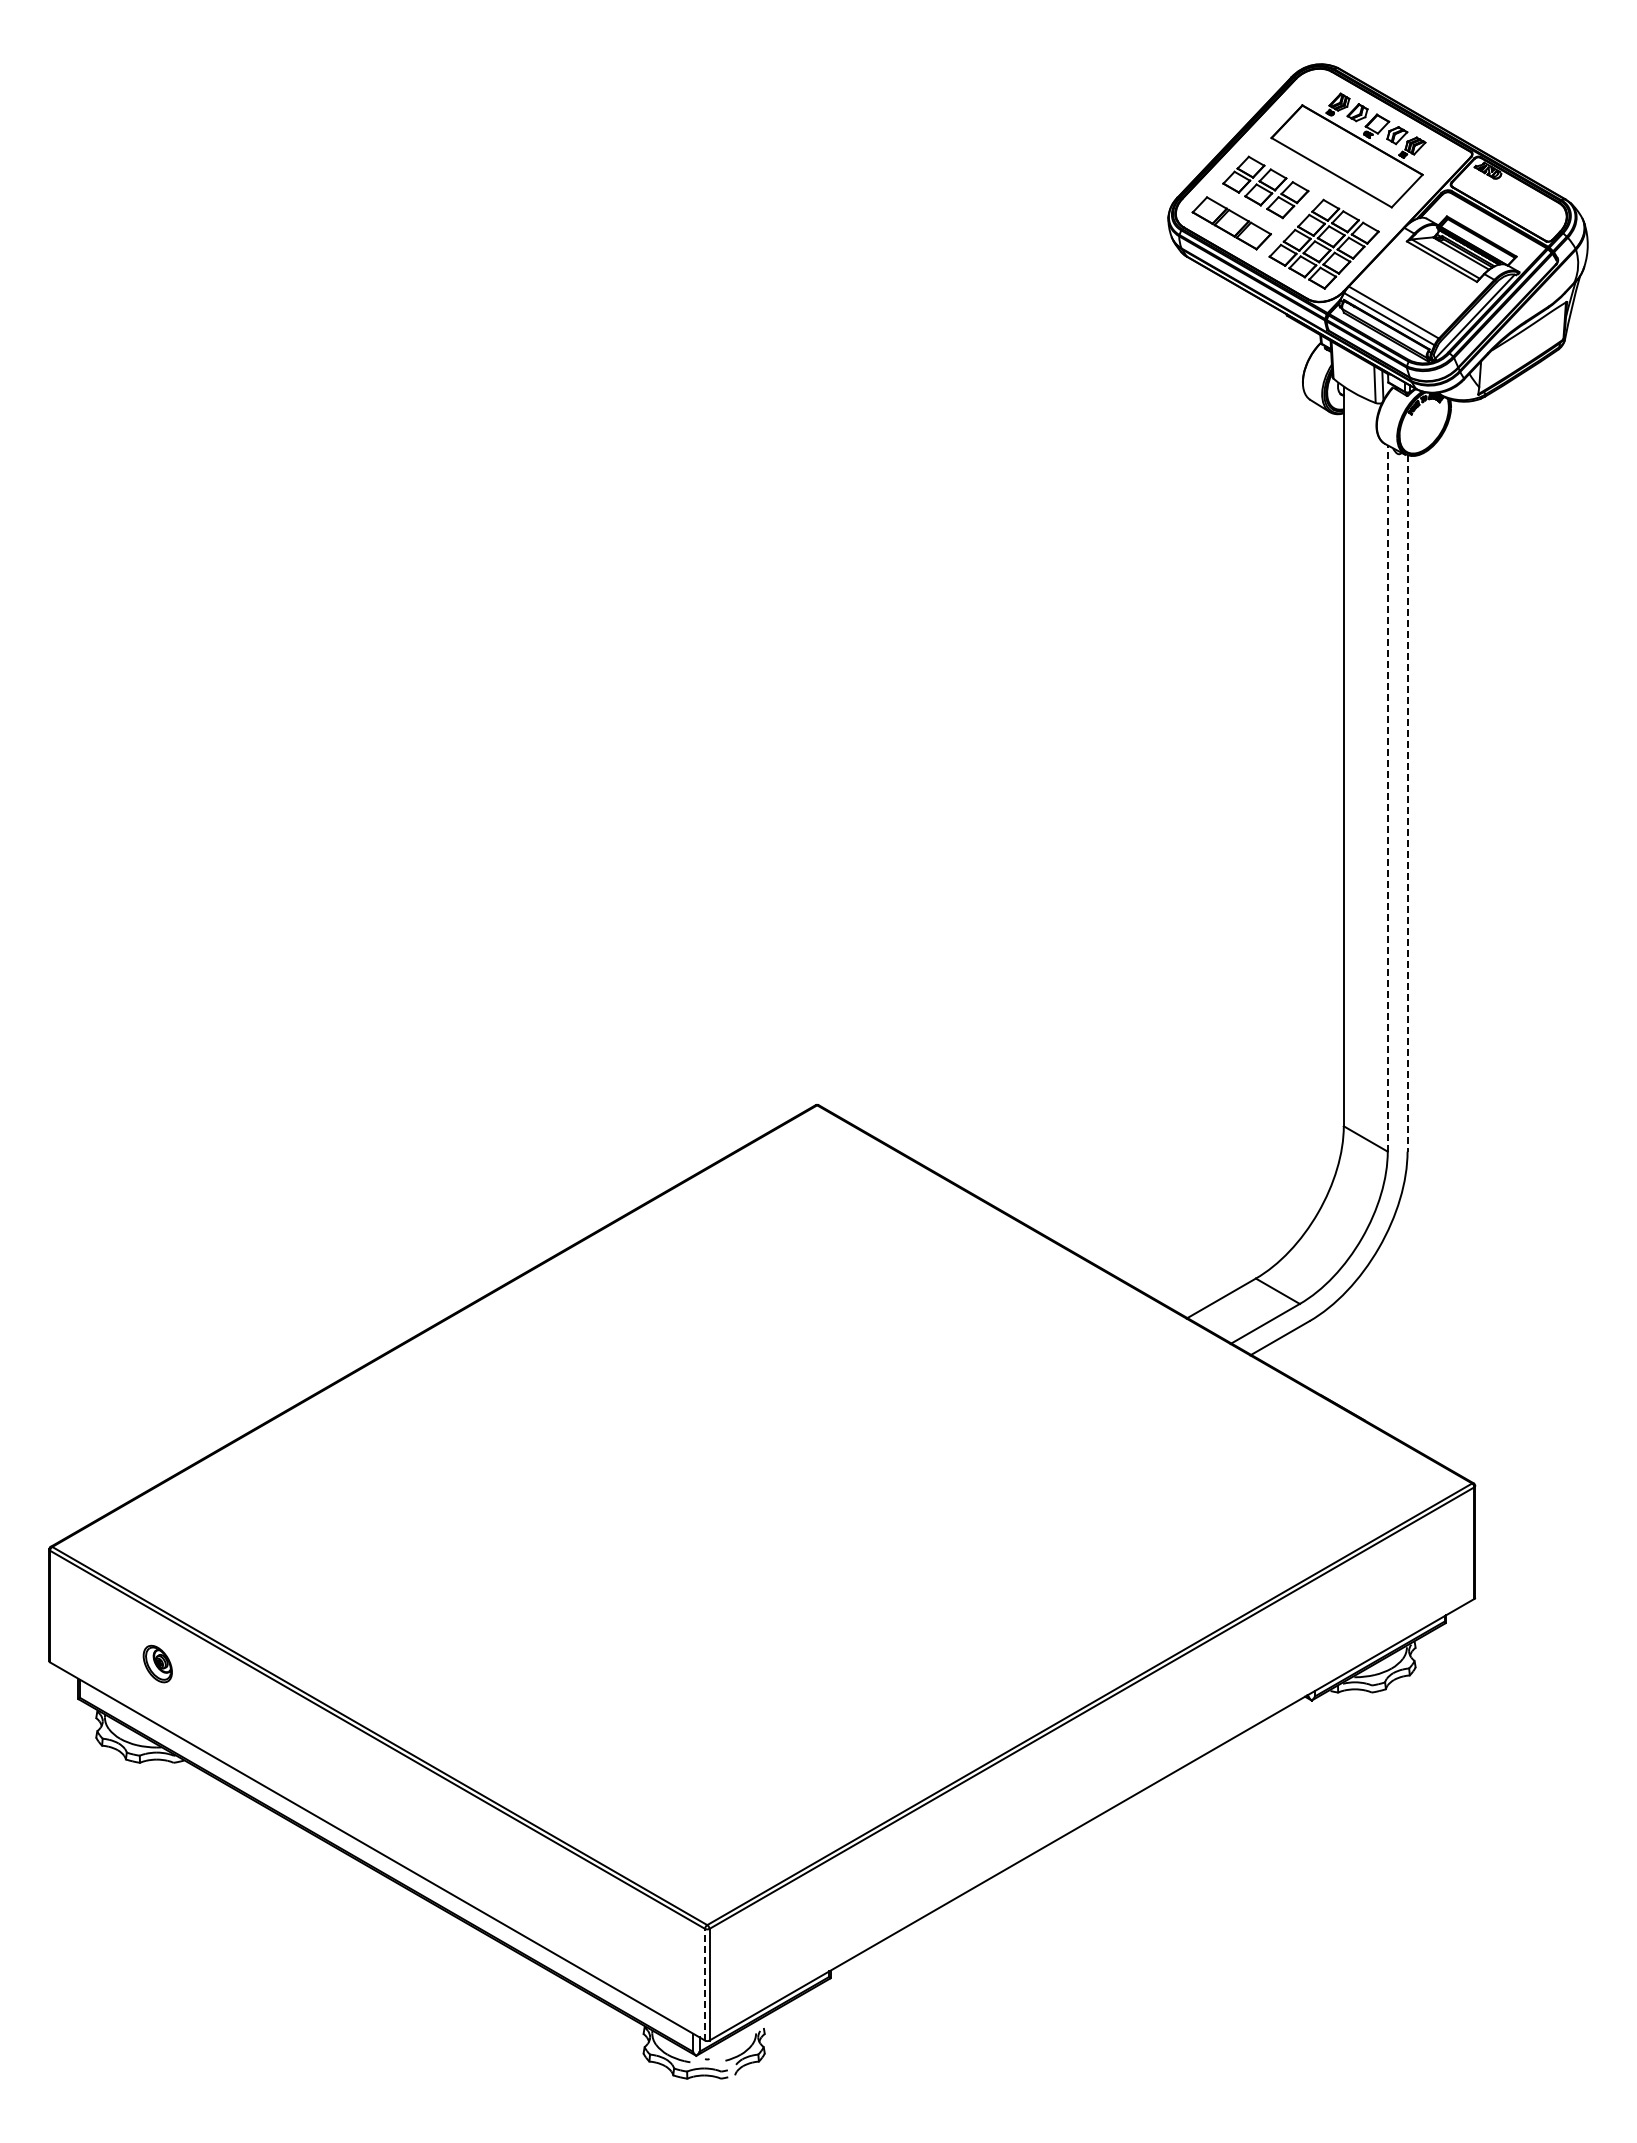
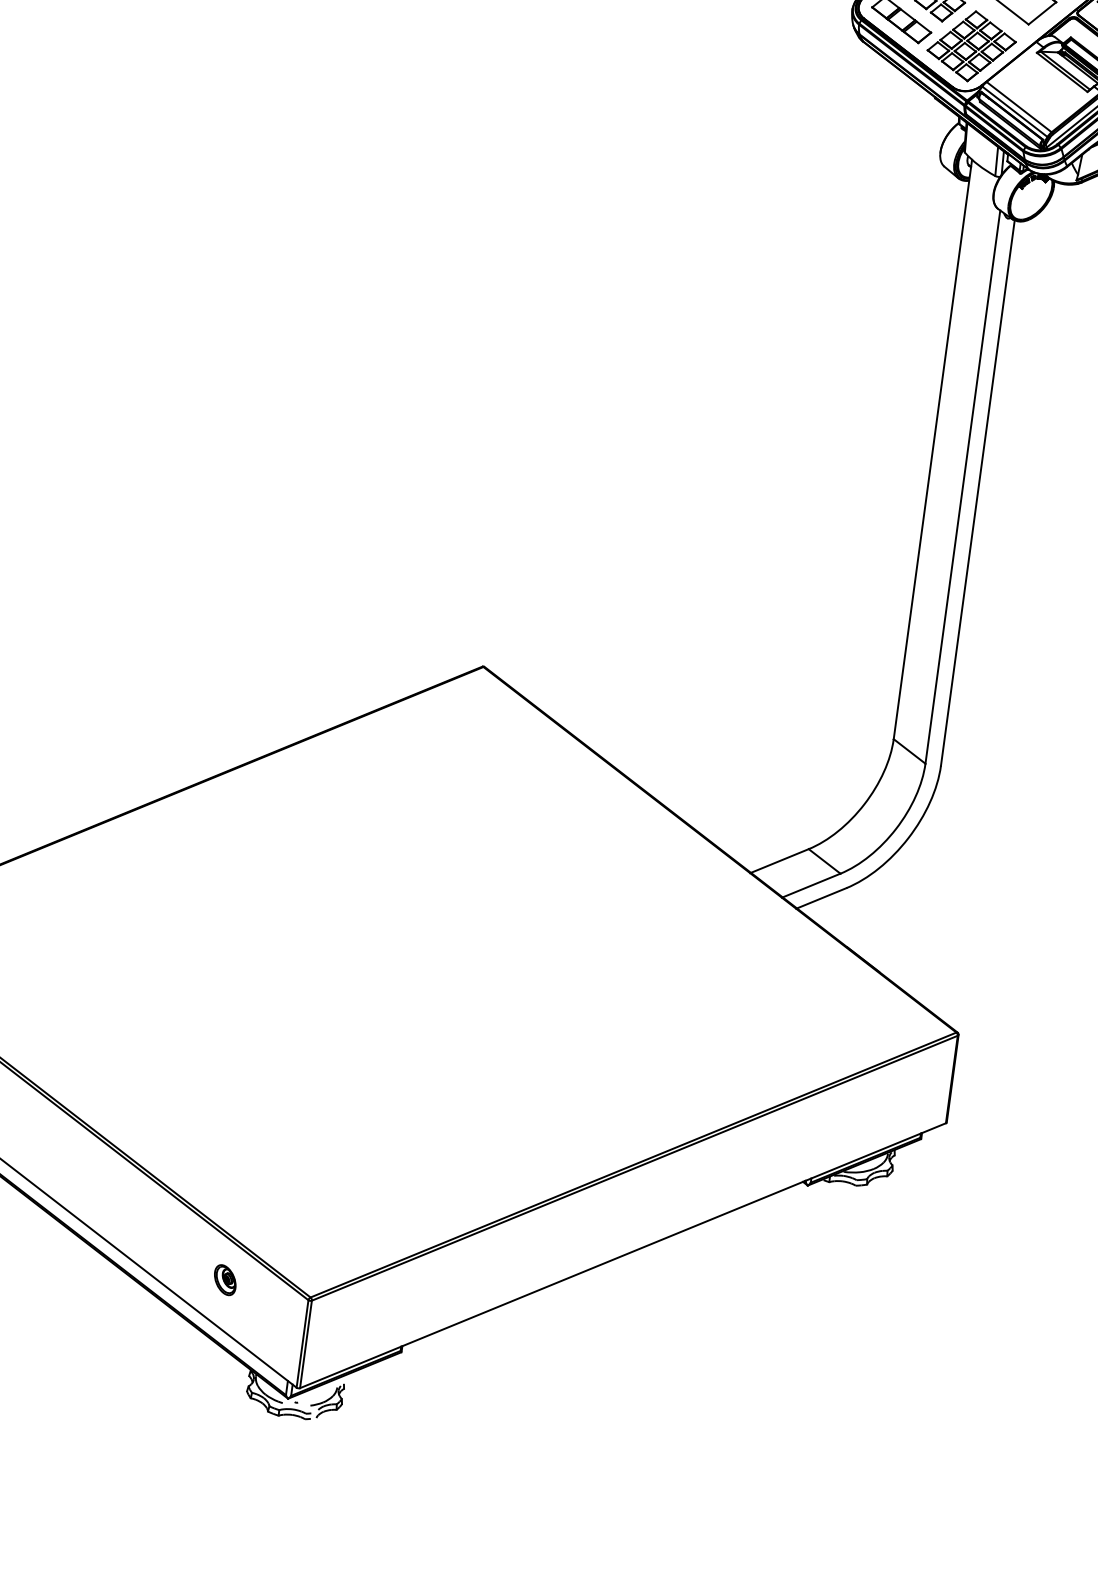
line: (1387, 798) -> (962, 487), dashed -> solid
line: (1407, 803) -> (977, 493), dashed -> solid
part: (597, 1917) -> (225, 1279), added
line: (705, 1984) -> (302, 1343), dashed -> solid

